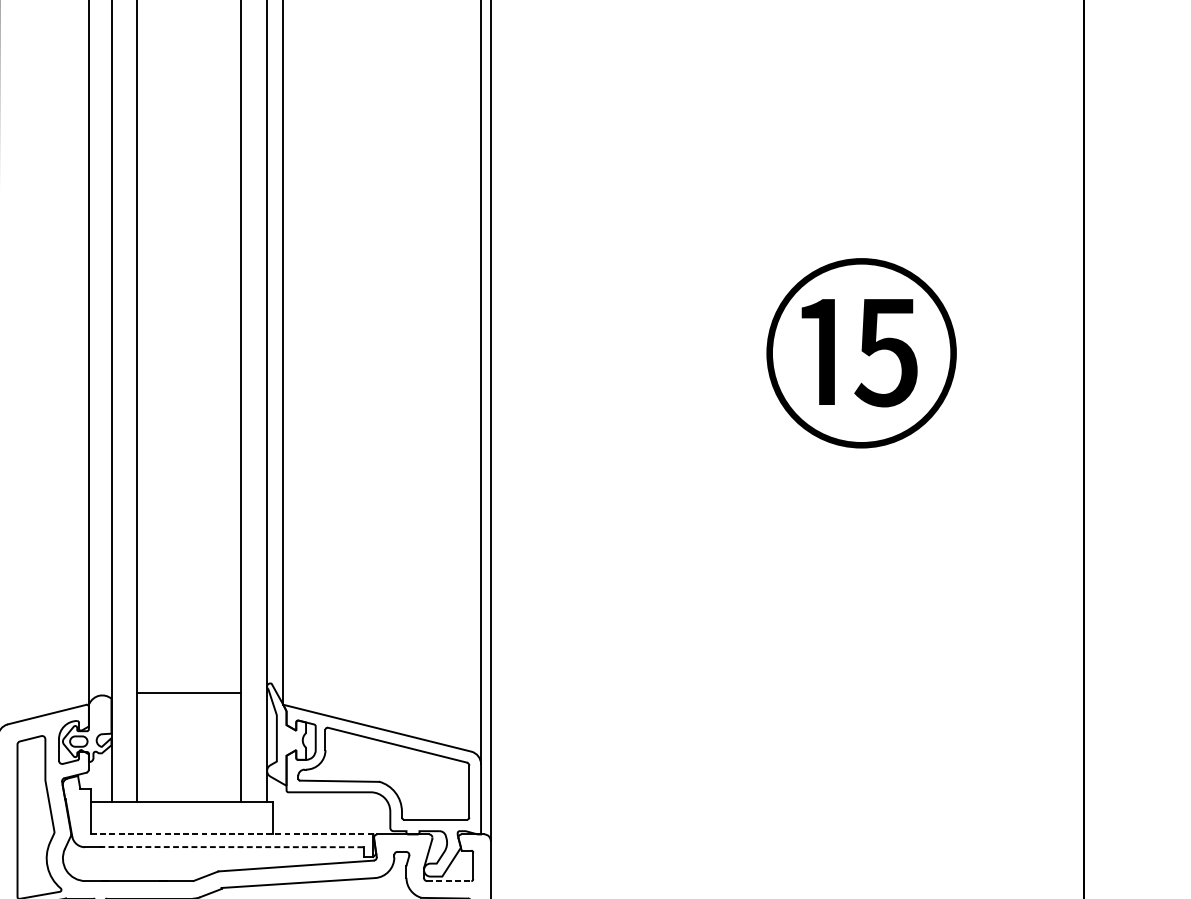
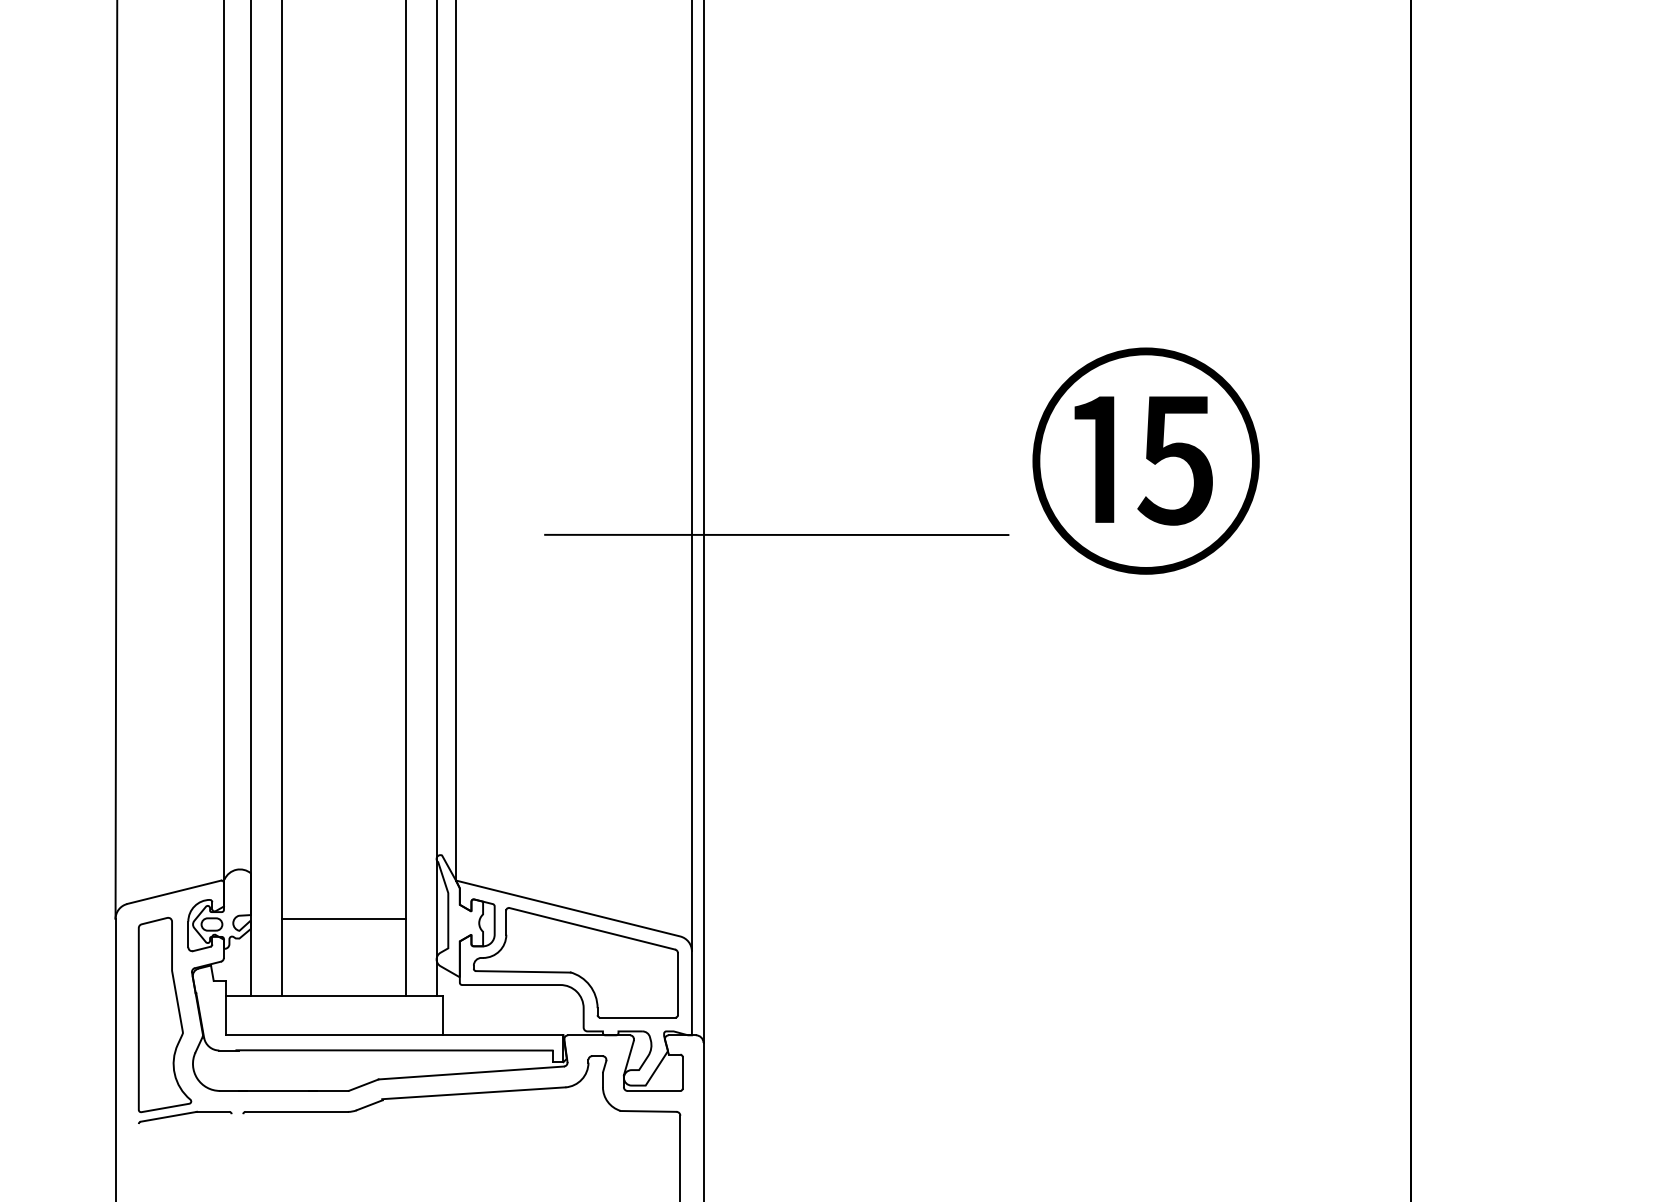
line: (551, 414) -> (776, 534), added
line: (189, 692) -> (343, 919), moved
line: (231, 834) -> (394, 1035), dashed -> solid
line: (232, 847) -> (395, 1050), dashed -> solid
line: (449, 881) -> (654, 1091), dashed -> solid

